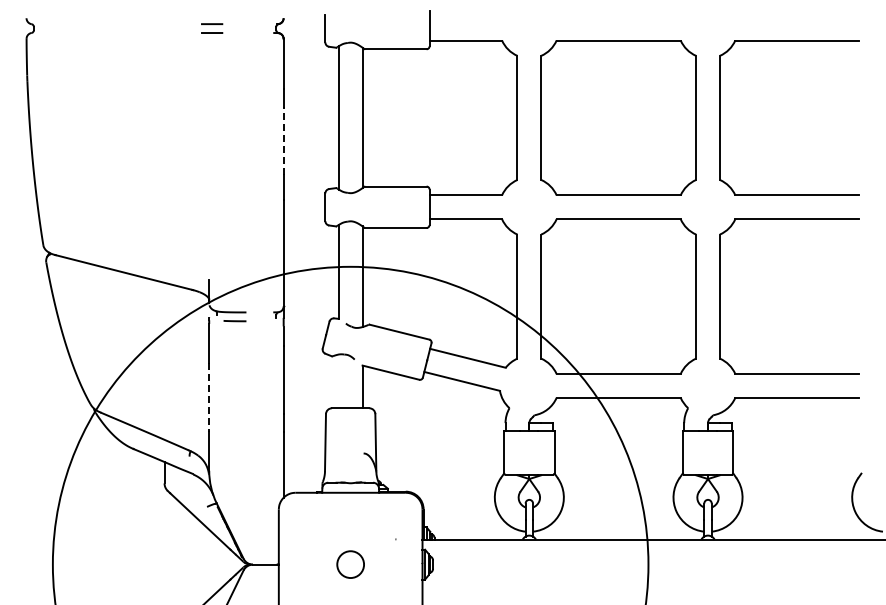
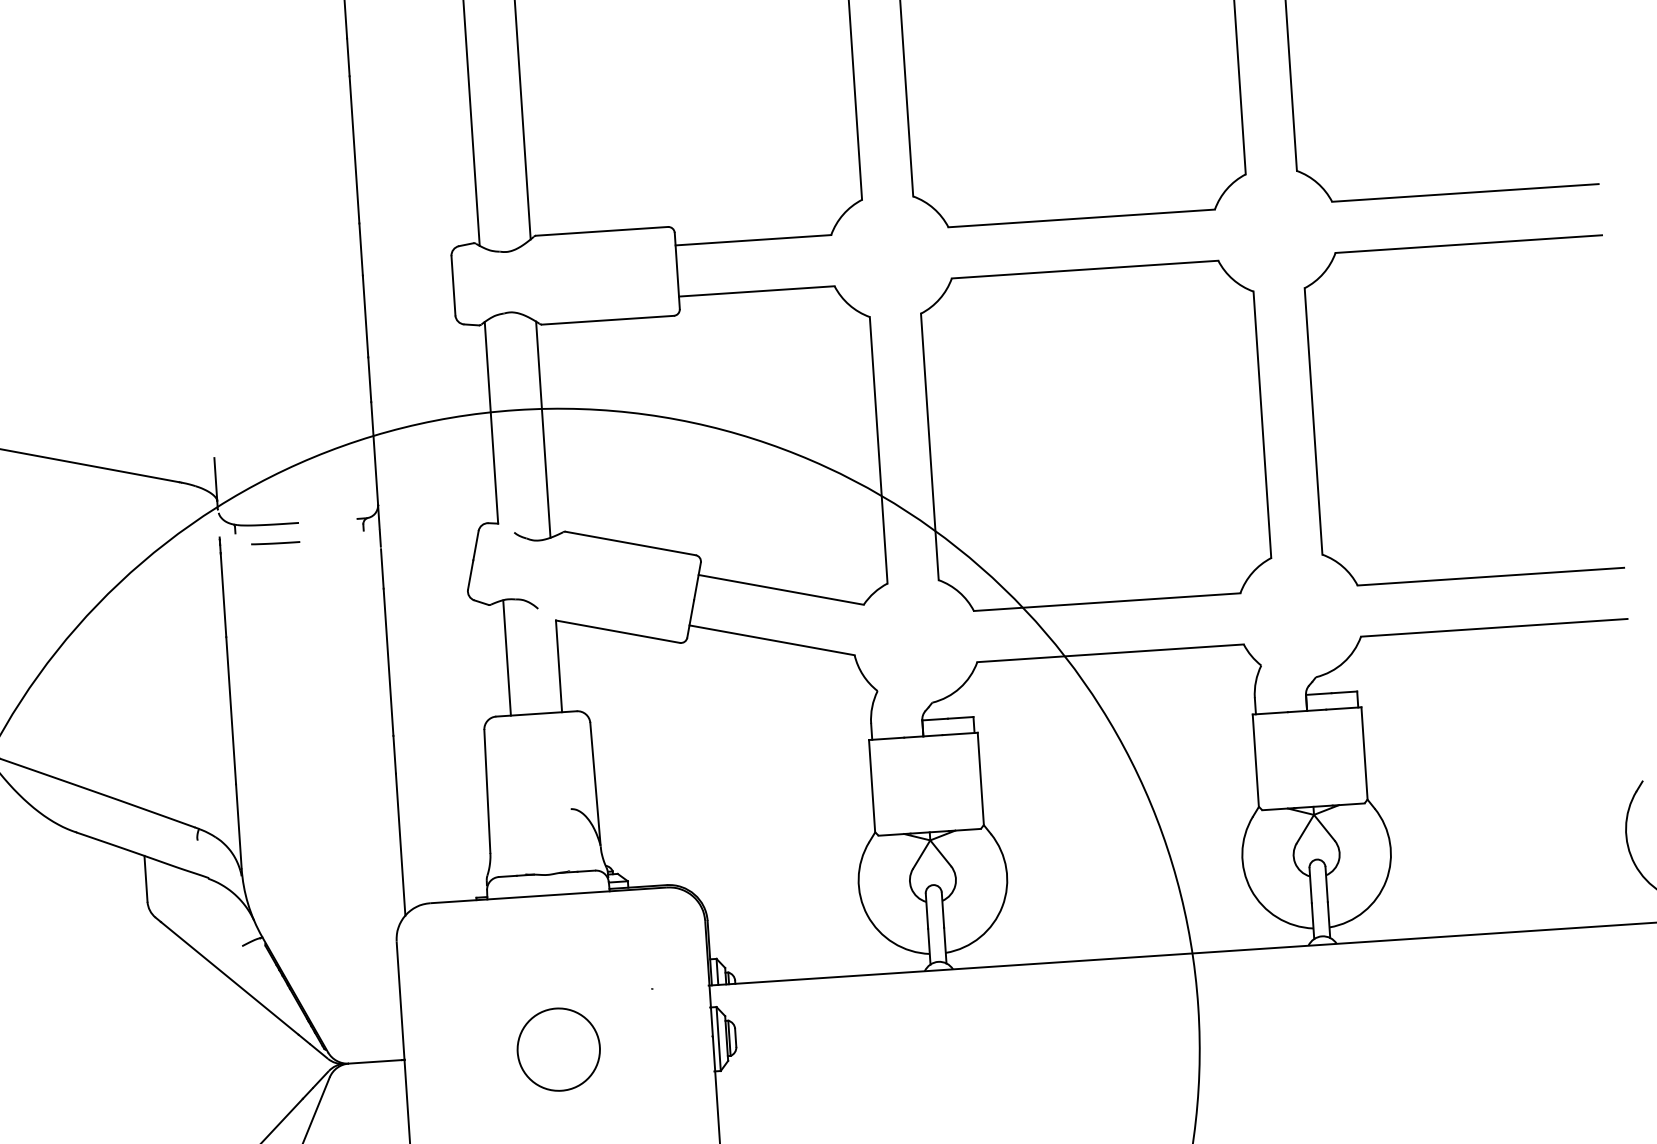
line: (283, 140) -> (354, 148), dashed -> solid
line: (338, 381) -> (506, 658), added
line: (209, 397) -> (231, 710), dashed -> solid
circle: (350, 564) -> (558, 1049), size x1.43

